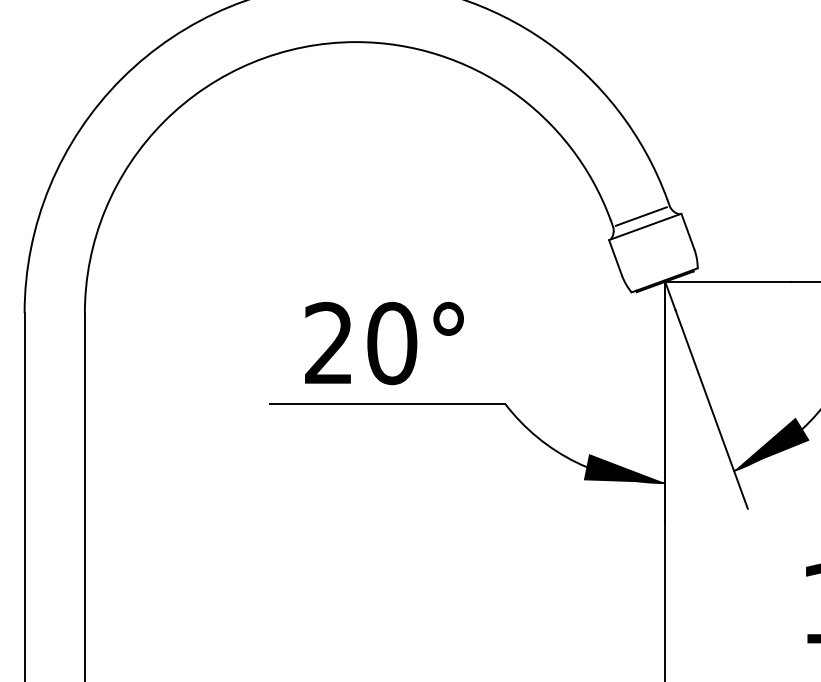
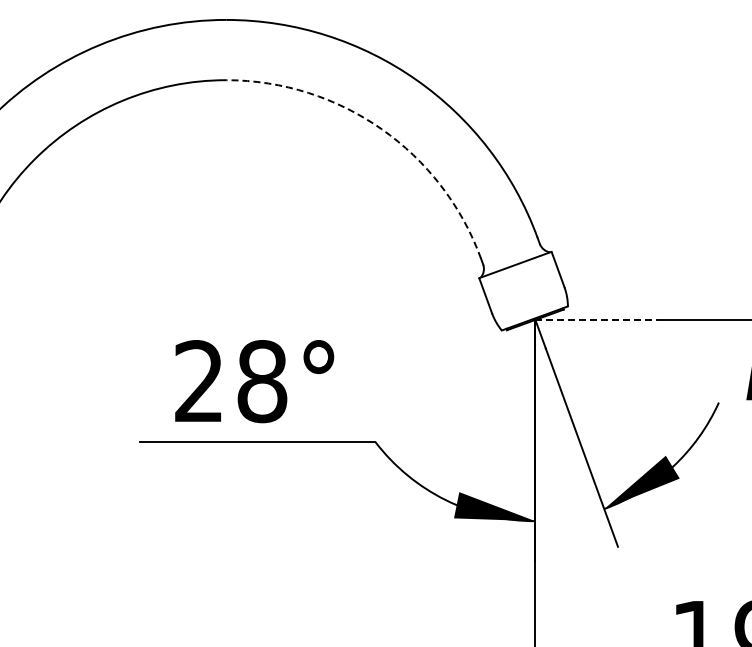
arc: (511, 91) -> (381, 129), solid -> dashed
line: (640, 216) -> (510, 254), removed
line: (727, 281) -> (597, 319), solid -> dashed
text: (392, 343) -> (262, 381), 20° -> 28°

